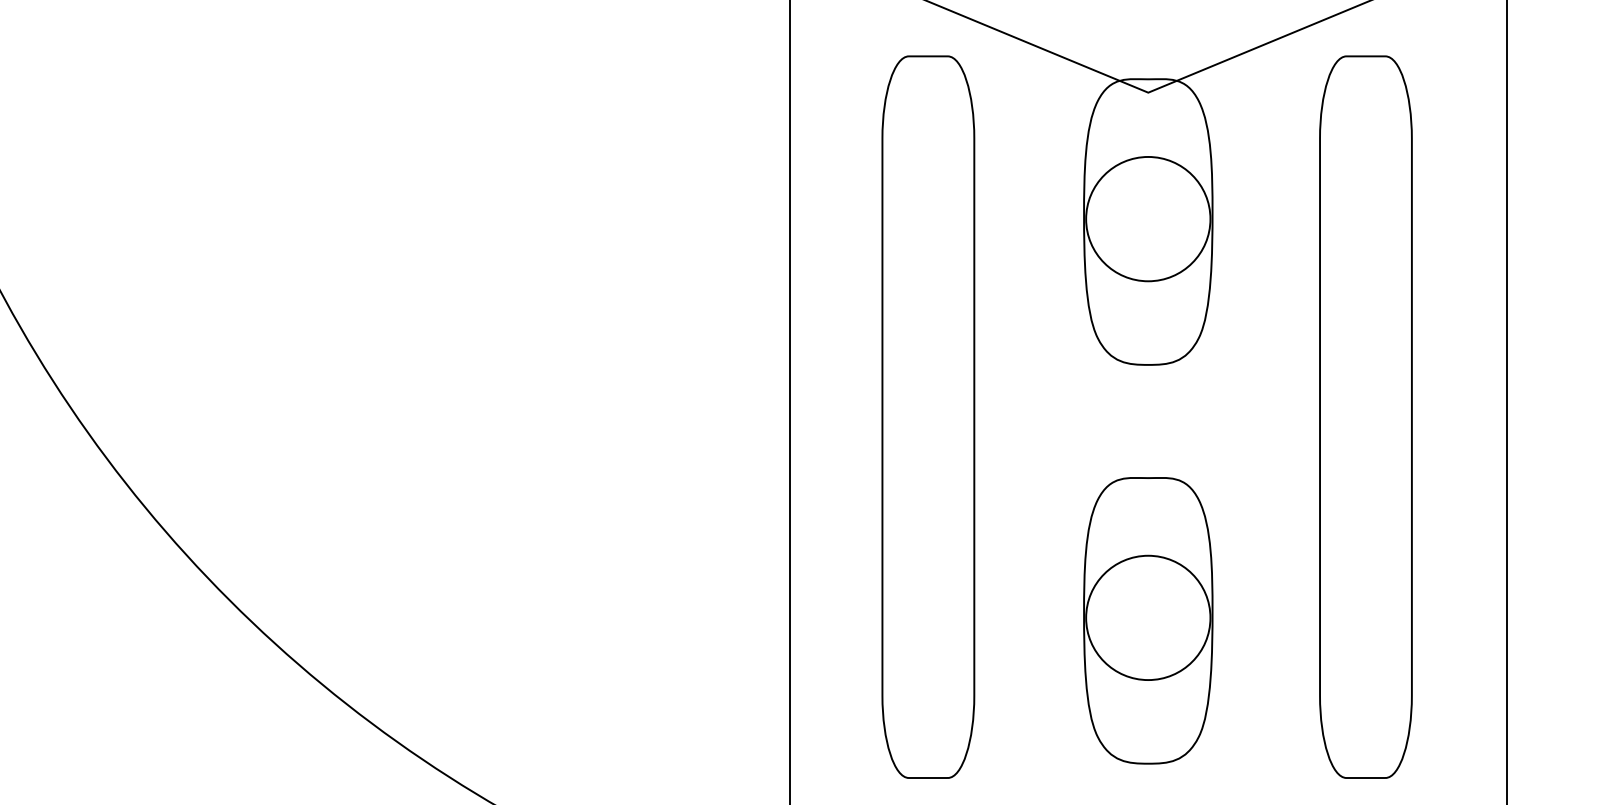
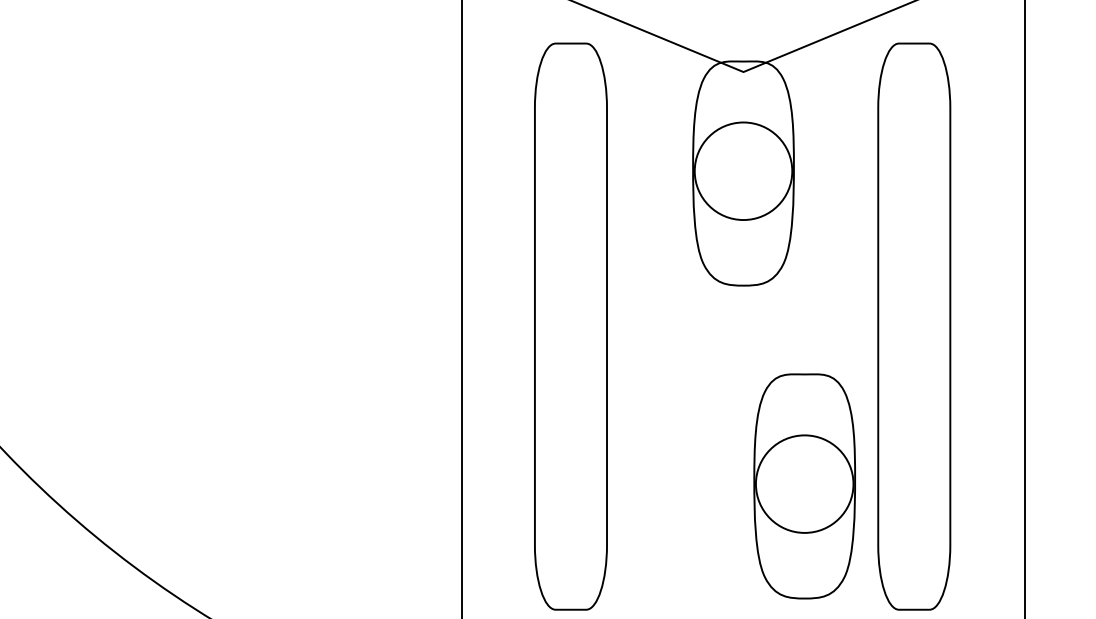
part: (1148, 620) -> (804, 486), moved

